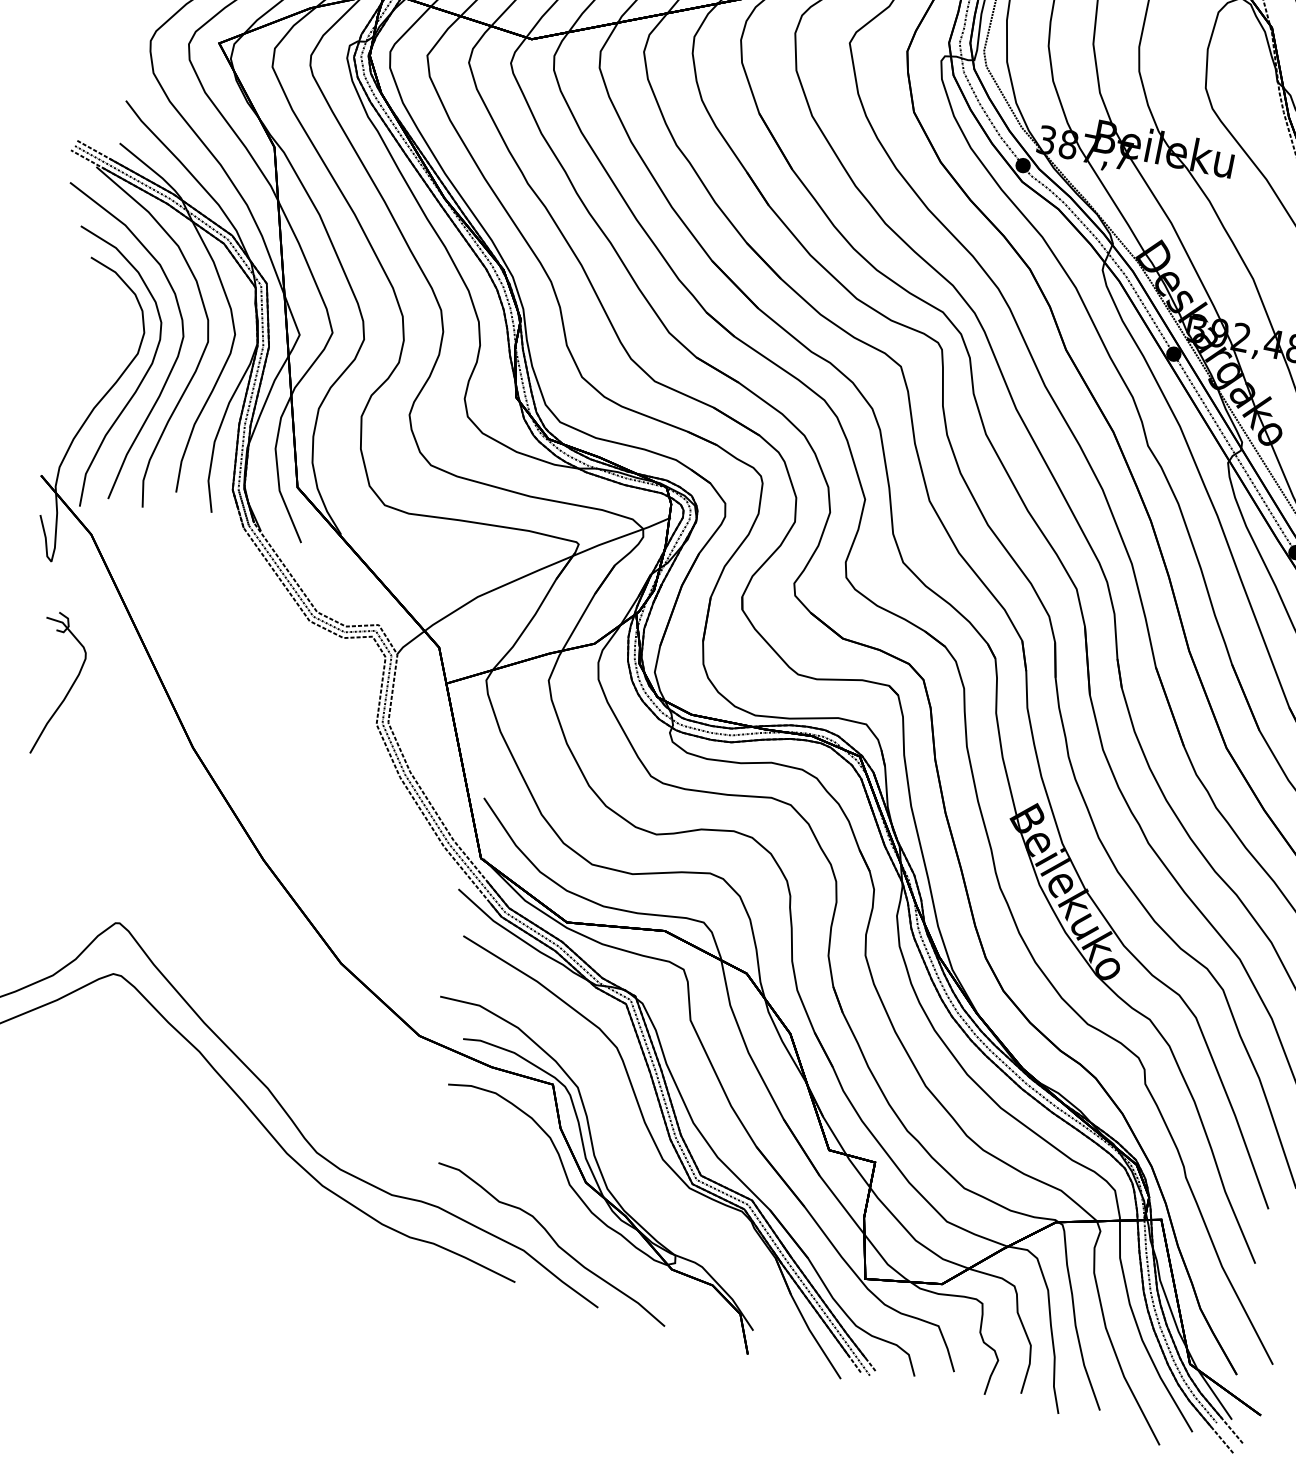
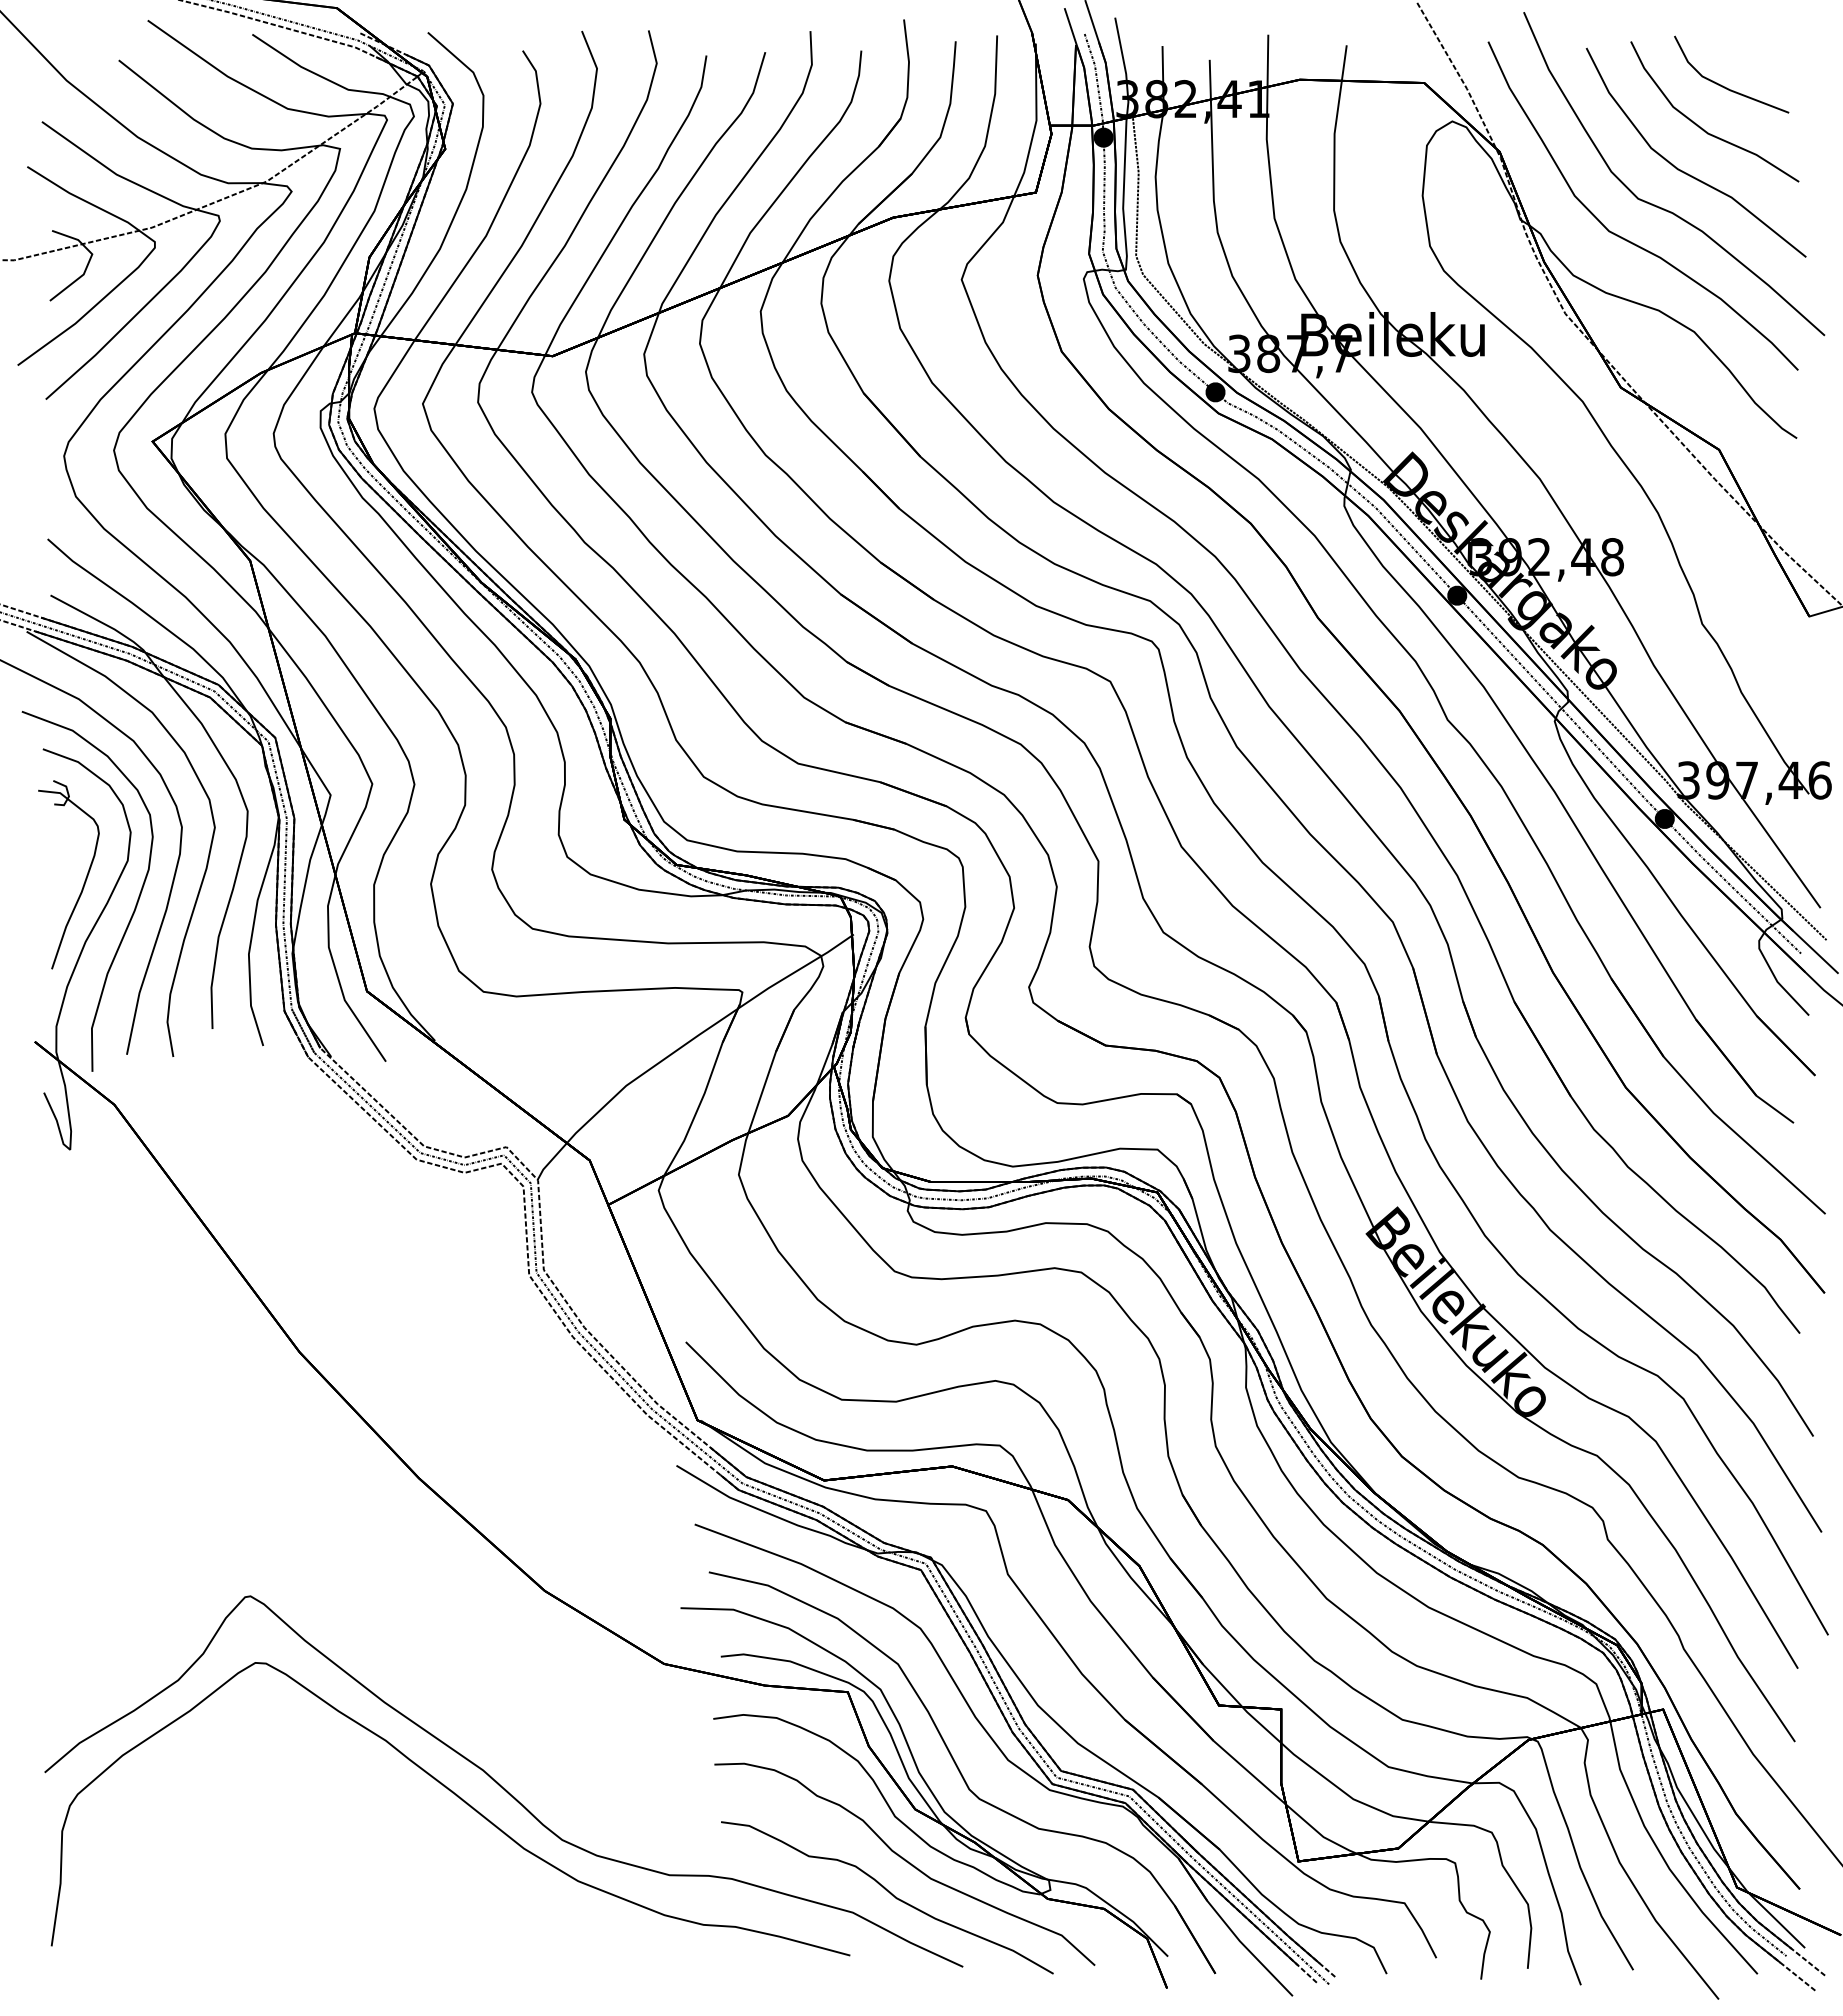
part: (67, 691) -> (84, 880), moved
part: (626, 1161) -> (962, 1772), added

